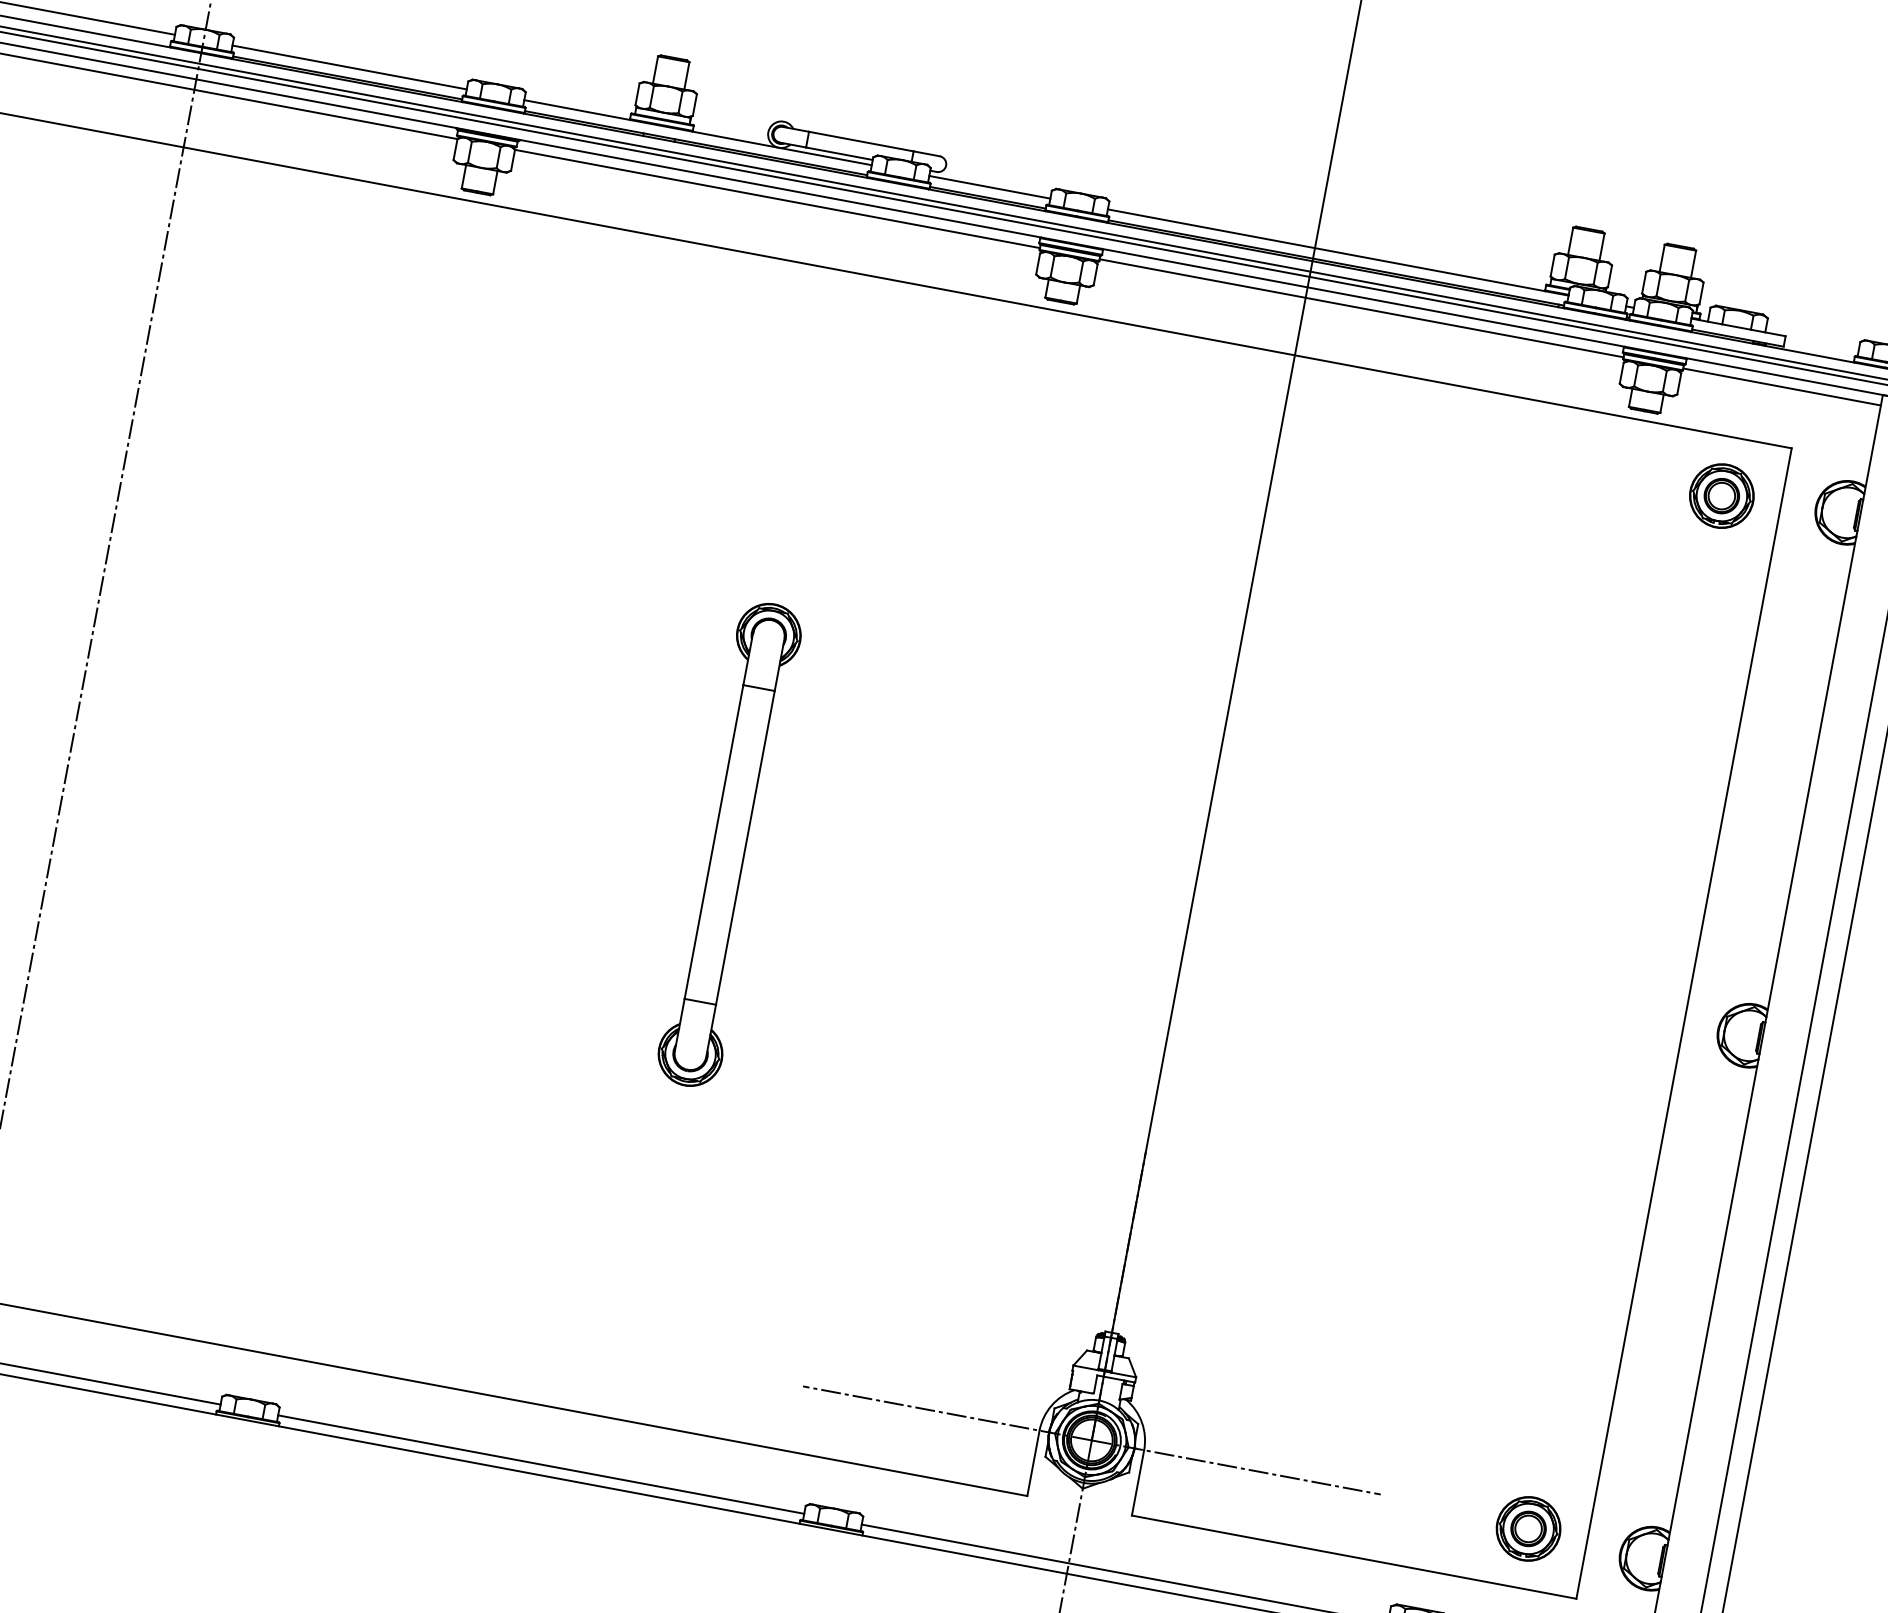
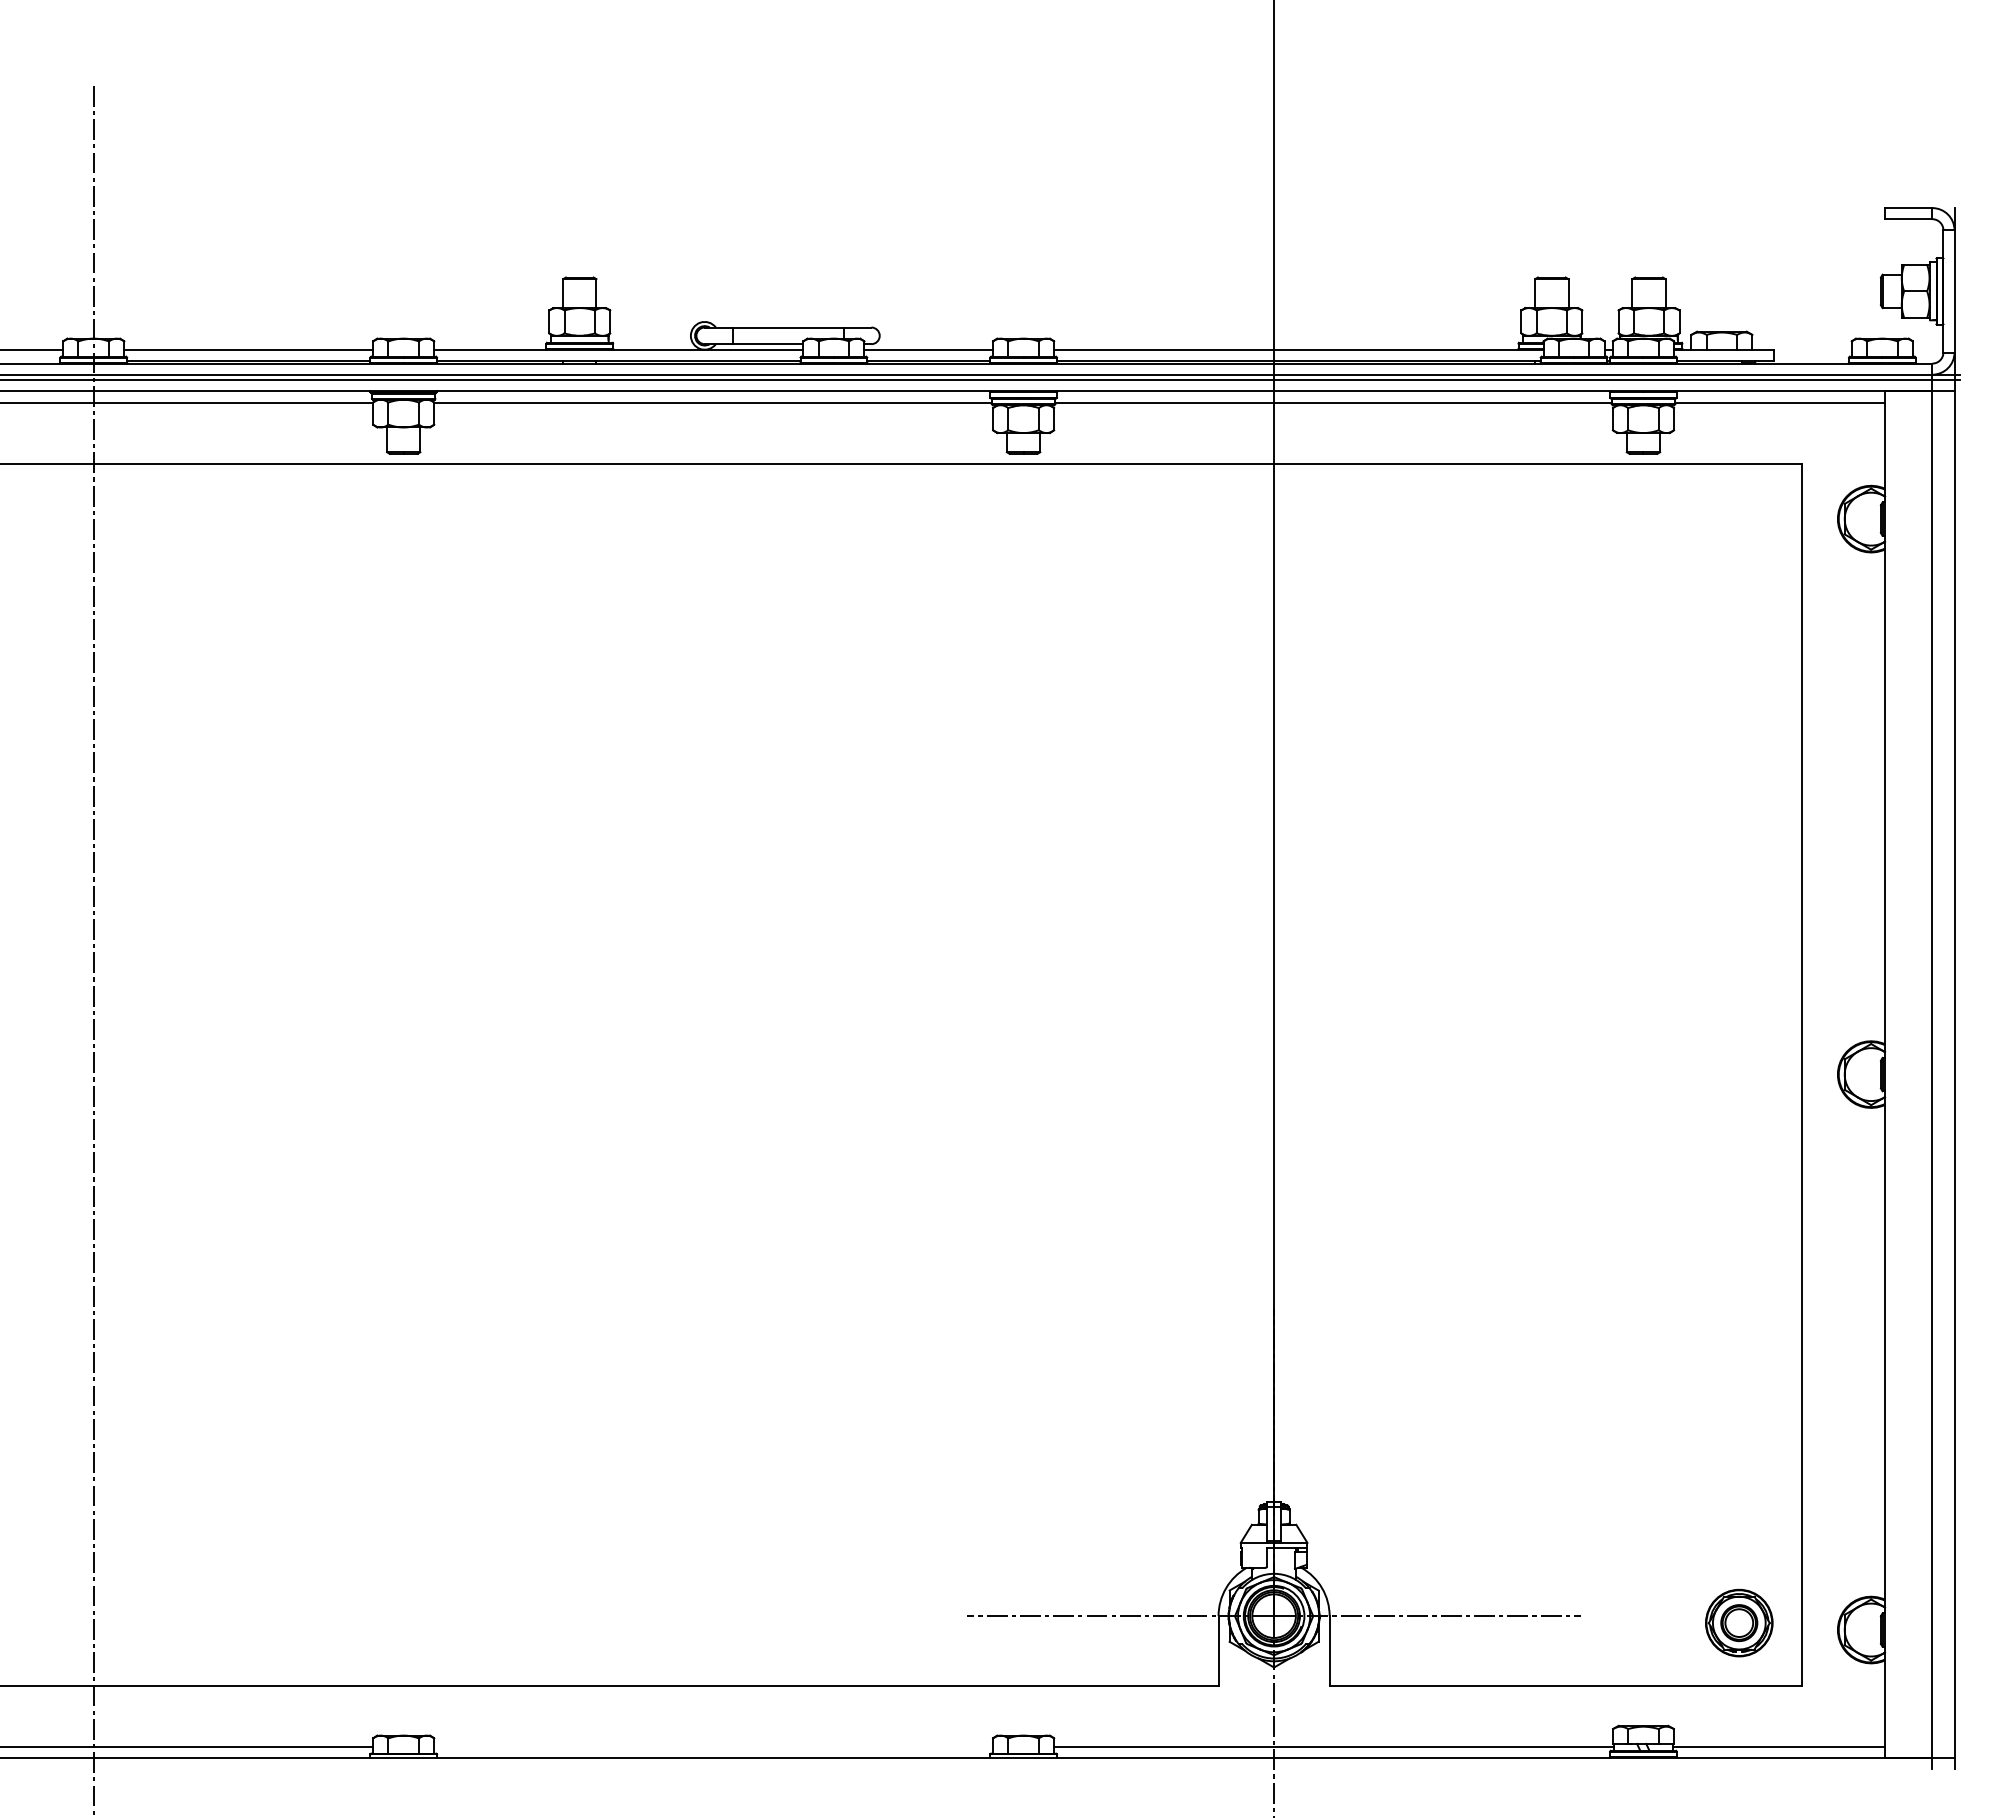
part: (1722, 495) -> (1739, 525), removed
part: (729, 844) -> (787, 1074), removed
line: (541, 1464) -> (713, 1746), removed

